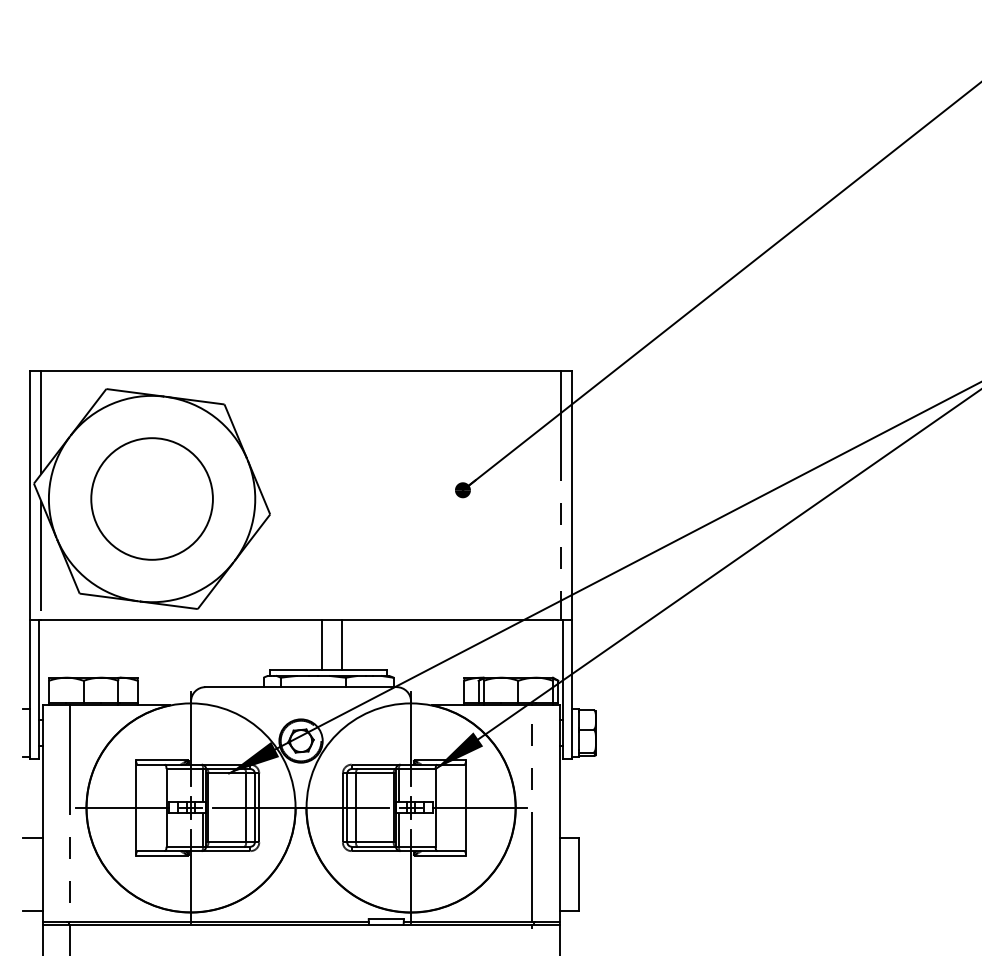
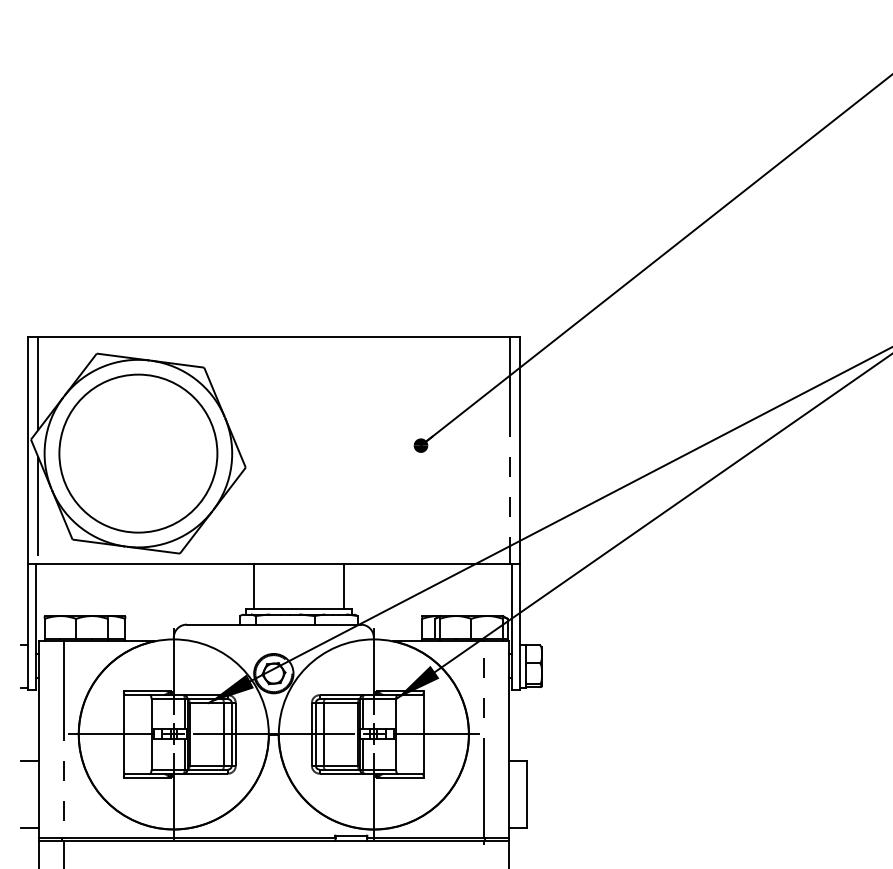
circle: (152, 498) -> (138, 453), size x1.43
line: (321, 644) -> (253, 585), moved
line: (341, 644) -> (343, 585), moved

